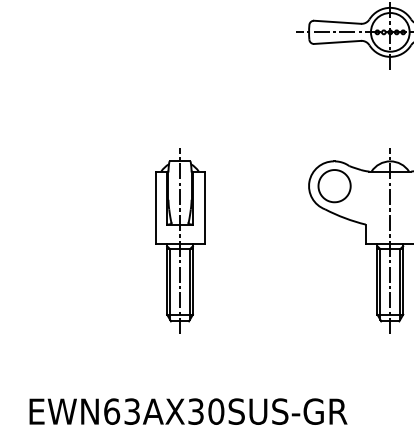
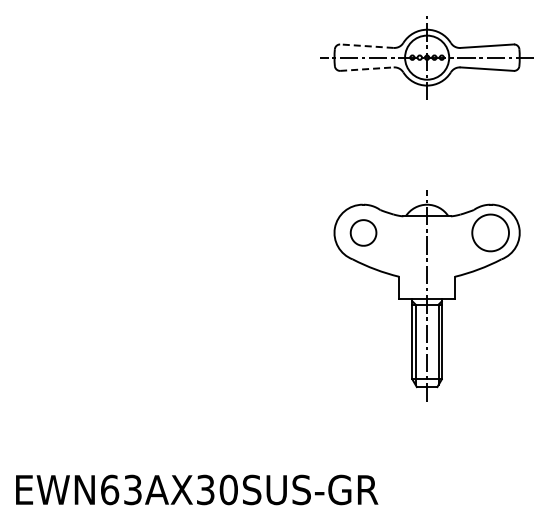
line: (337, 22) -> (366, 46), solid -> dashed
line: (337, 42) -> (366, 69), solid -> dashed
part: (334, 185) -> (363, 232), size x0.7
part: (180, 241) -> (187, 295), removed

